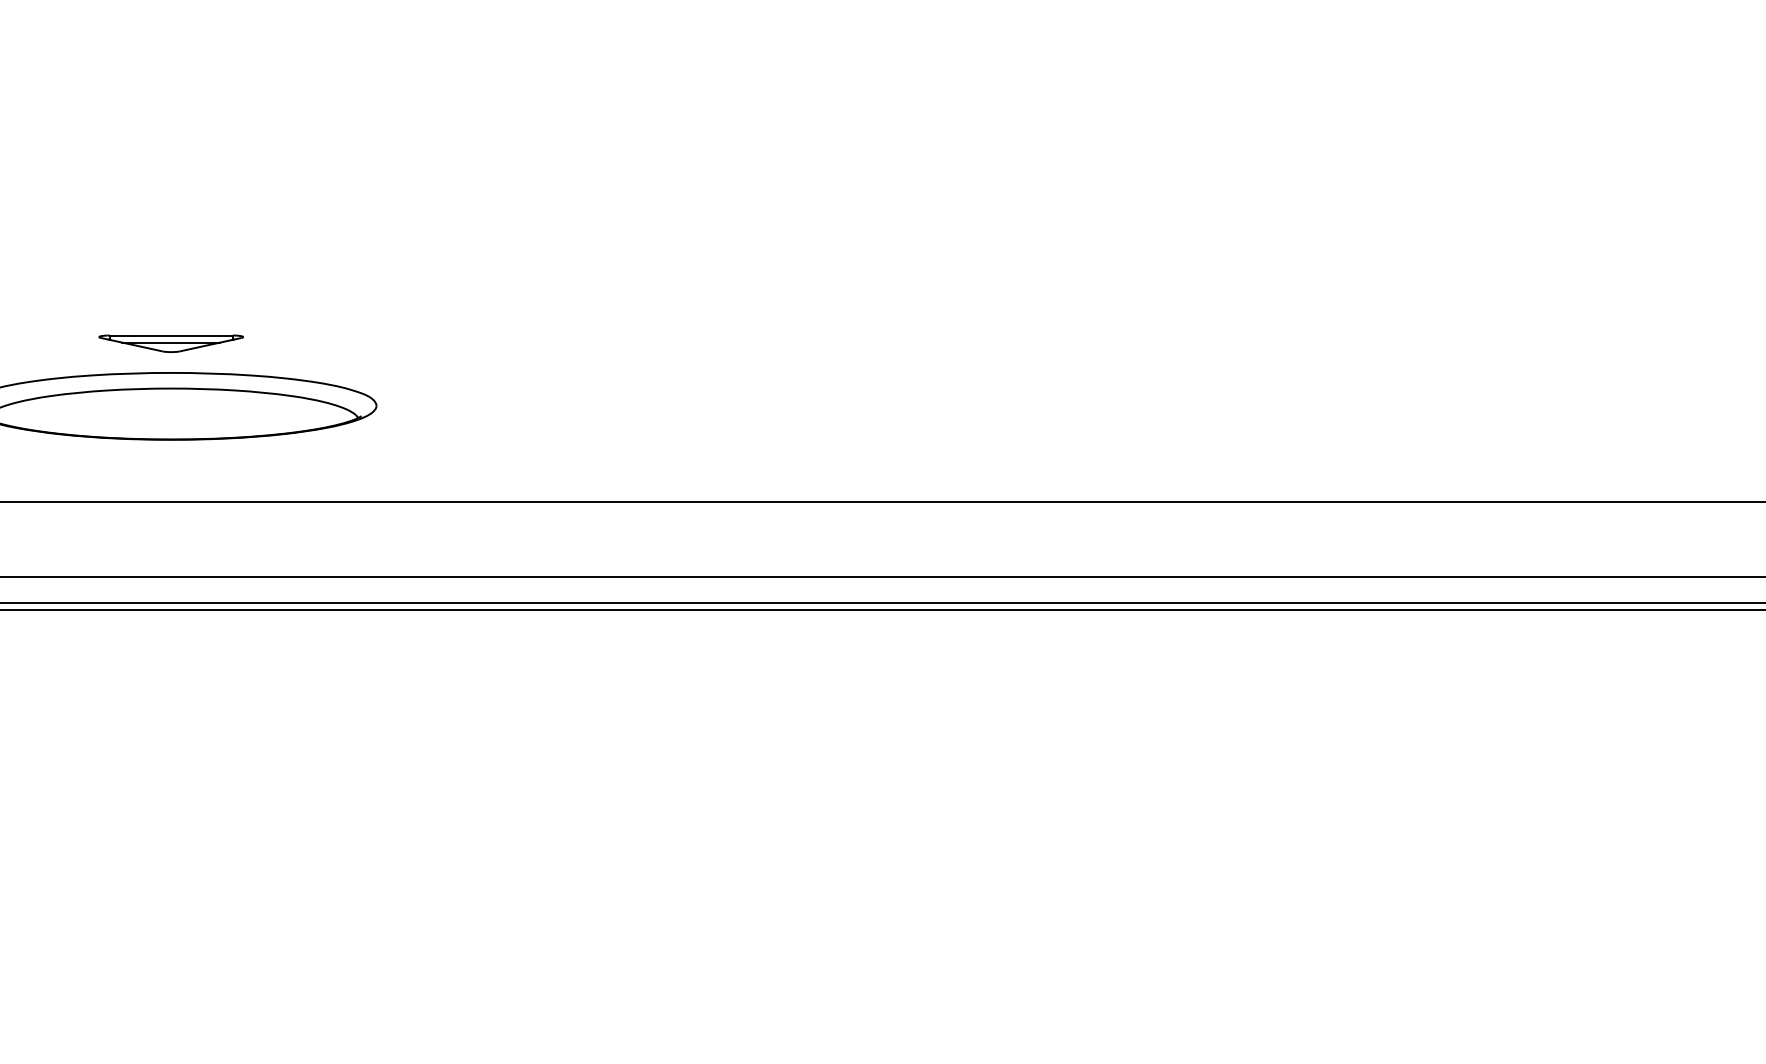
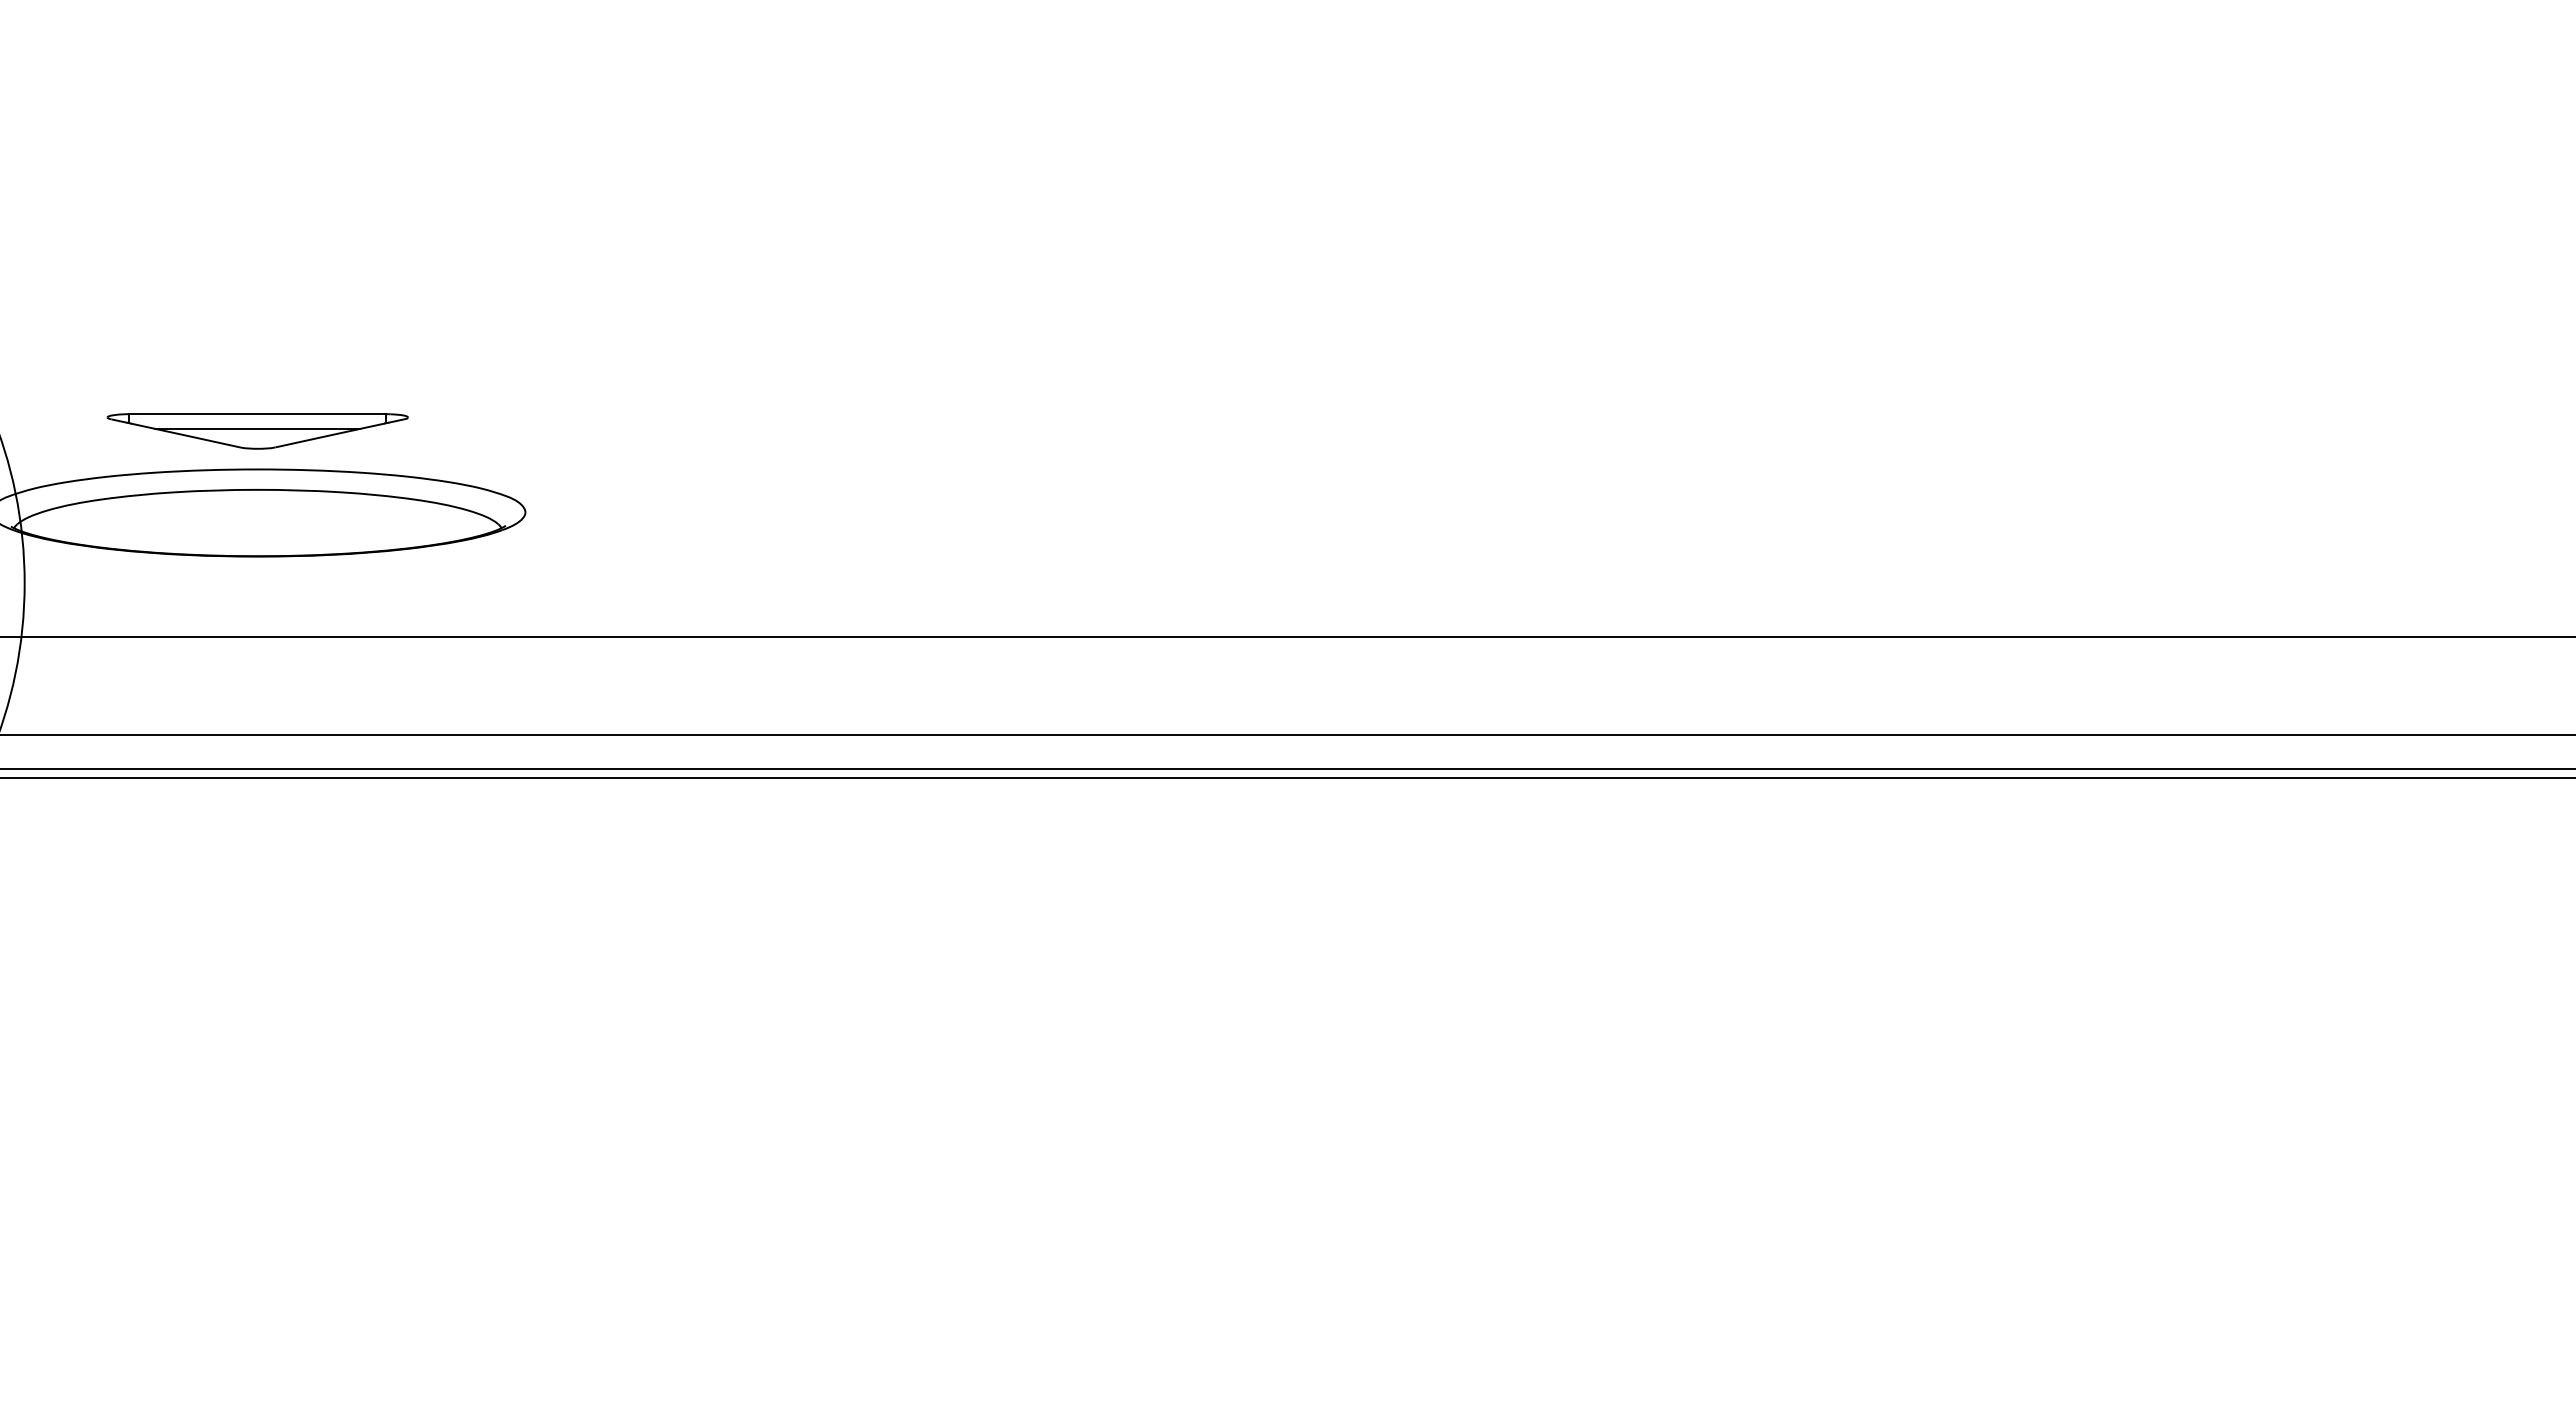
part: (170, 343) -> (257, 431), size x1.6

